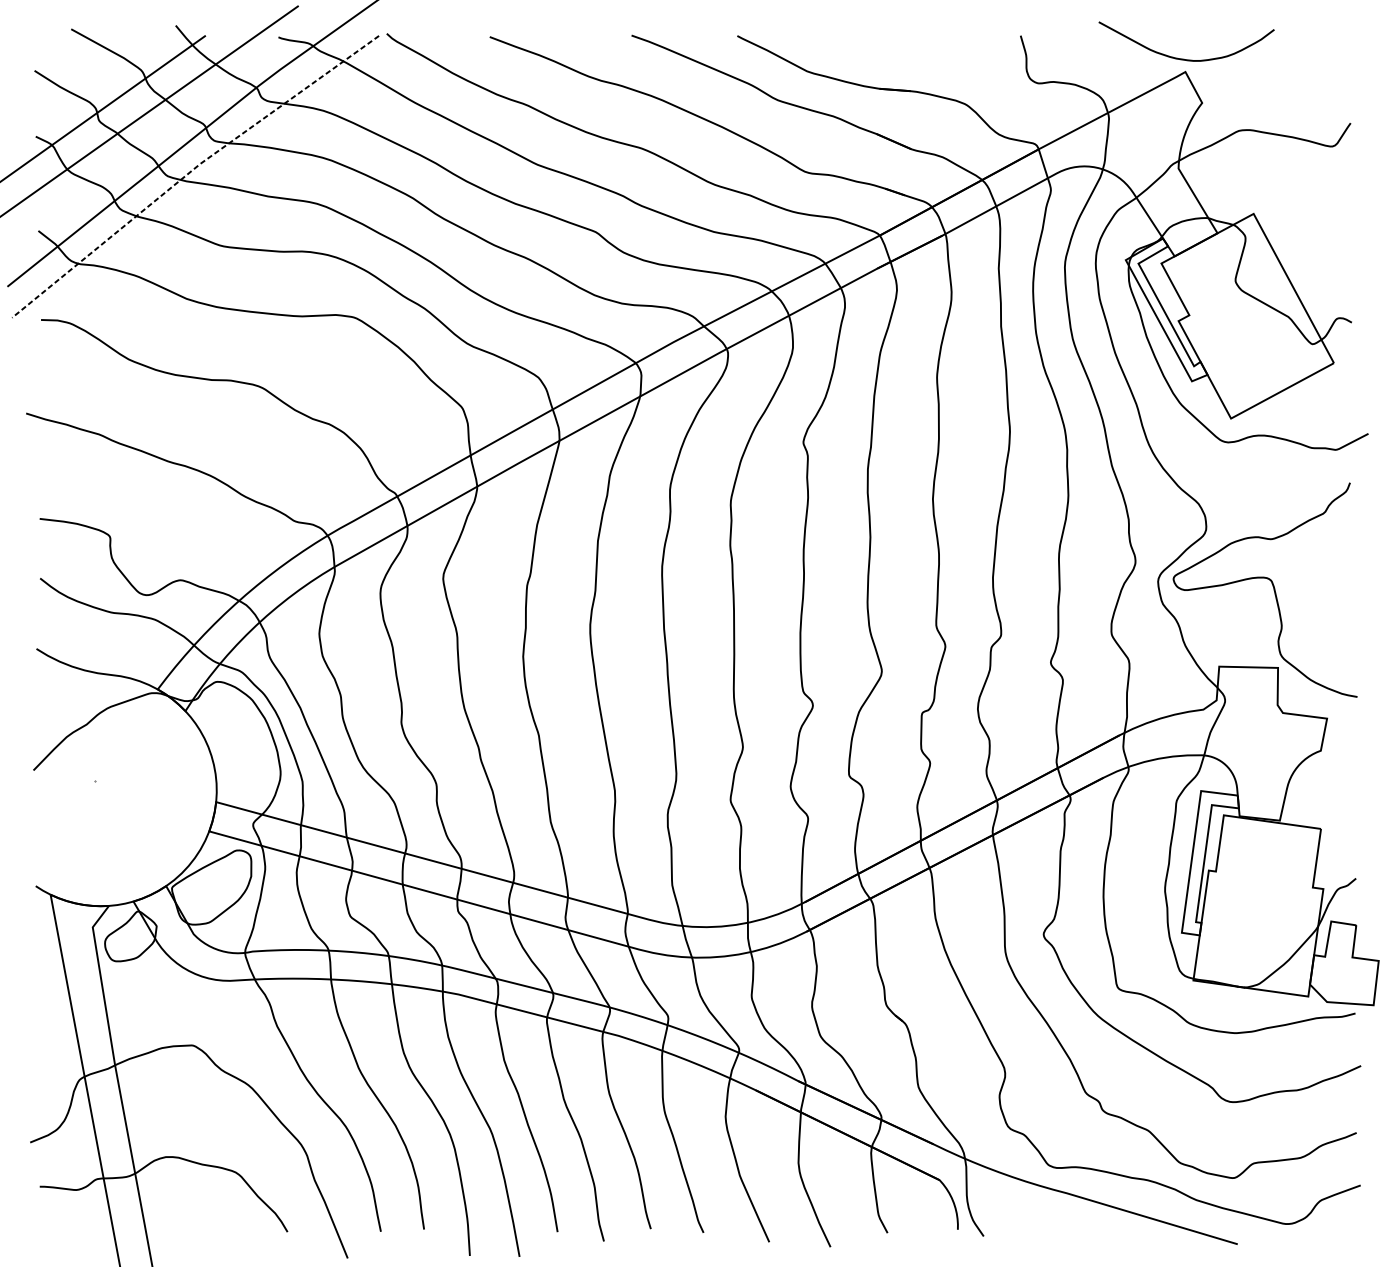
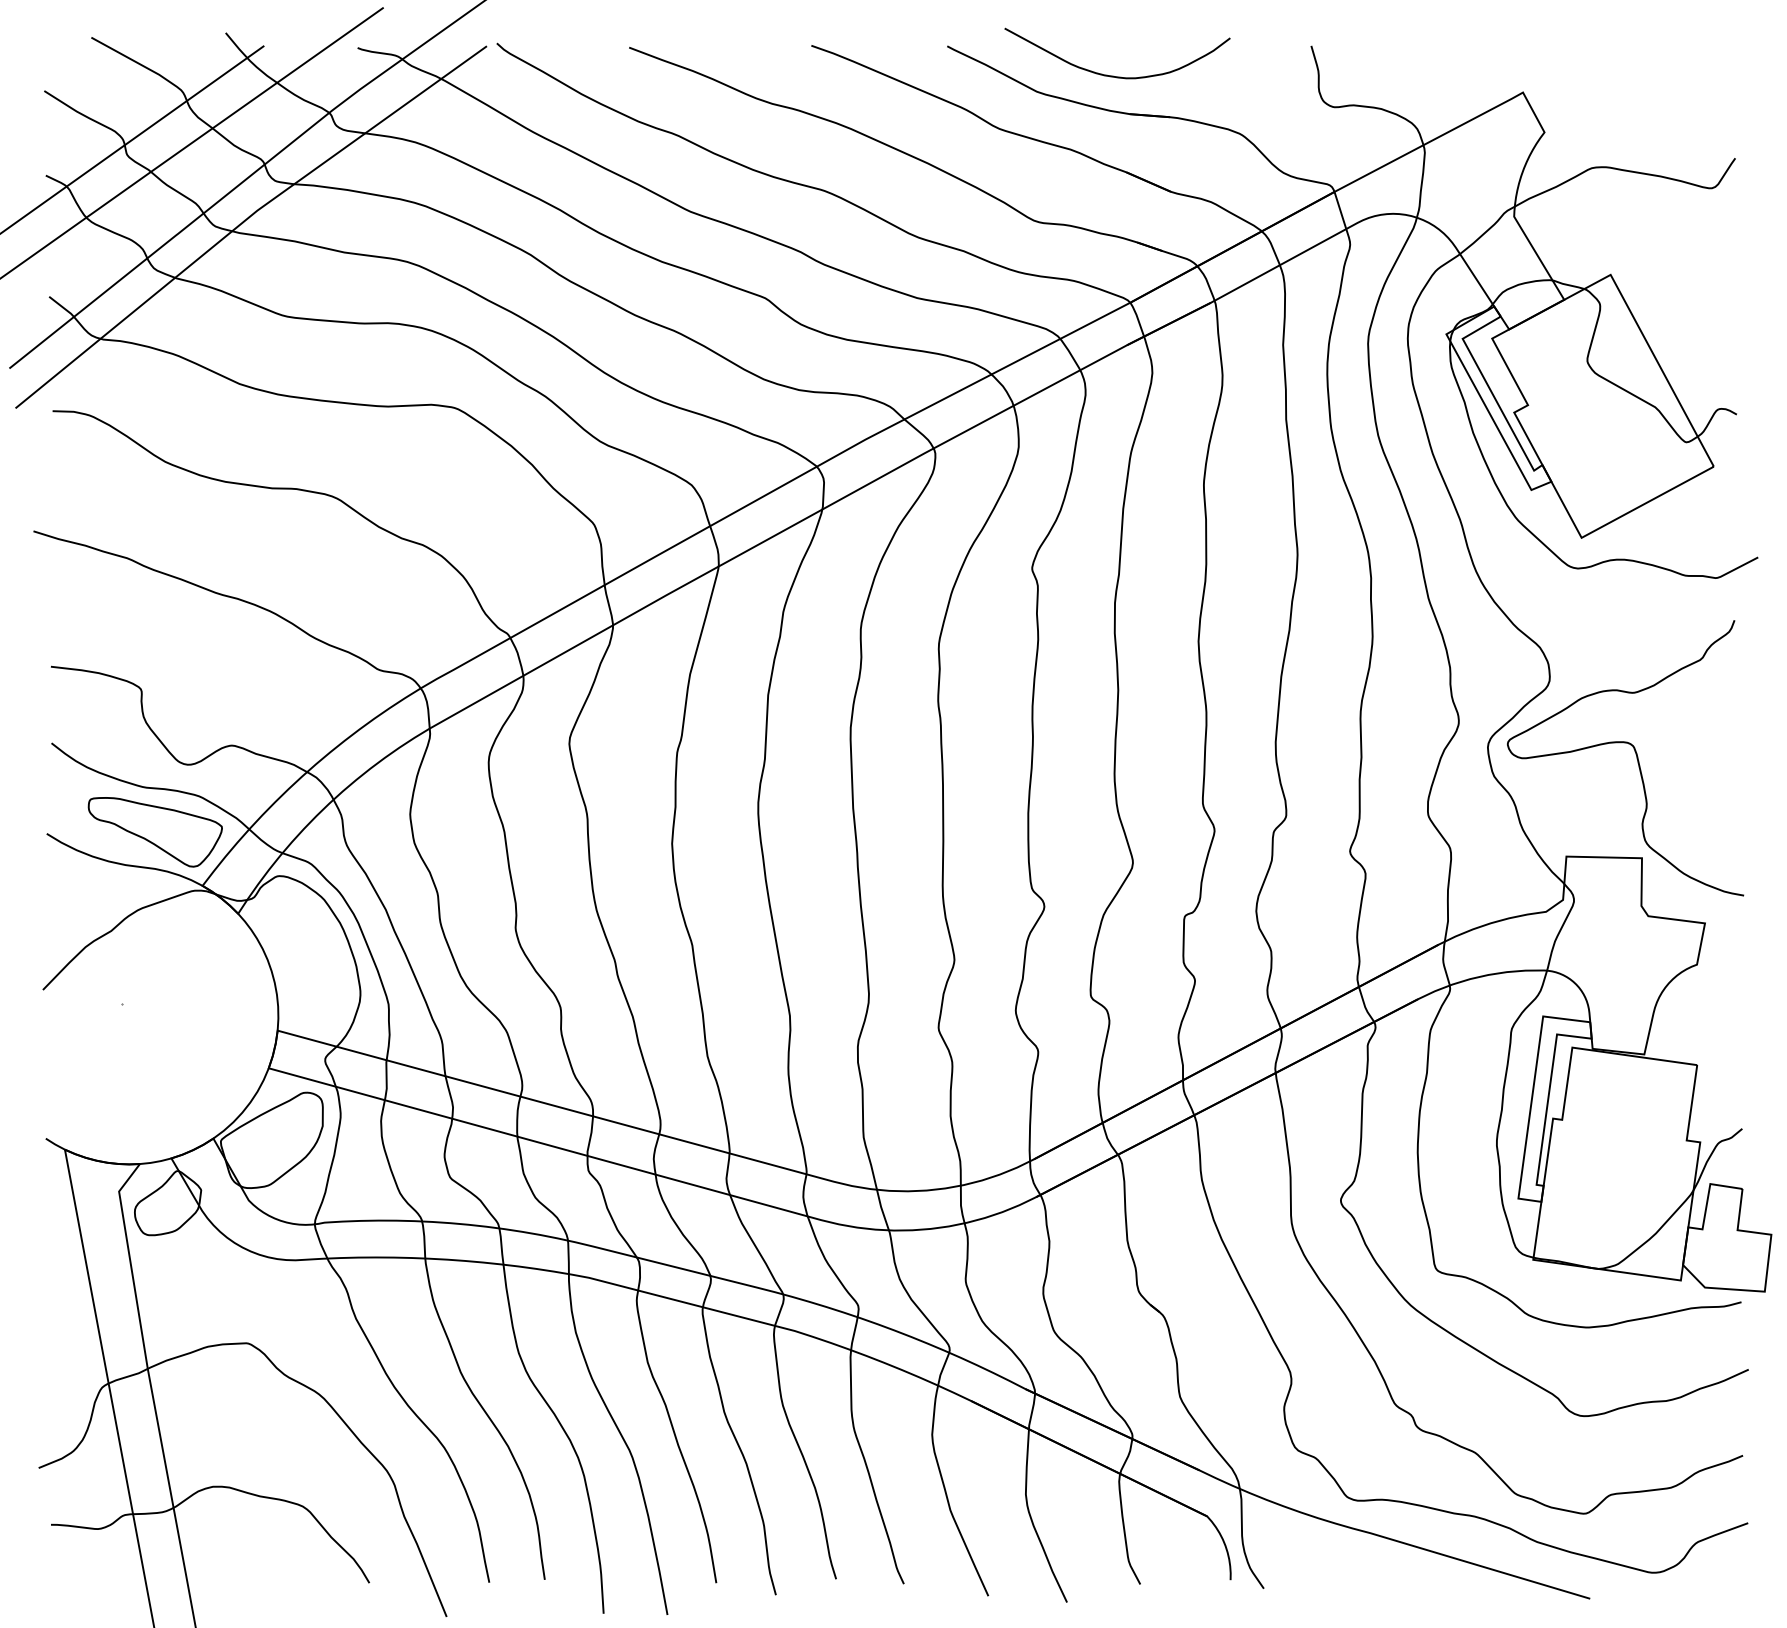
curve: (1183, 58) -> (1113, 75), moved
line: (191, 171) -> (245, 220), dashed -> solid
part: (120, 647) -> (154, 832), added

